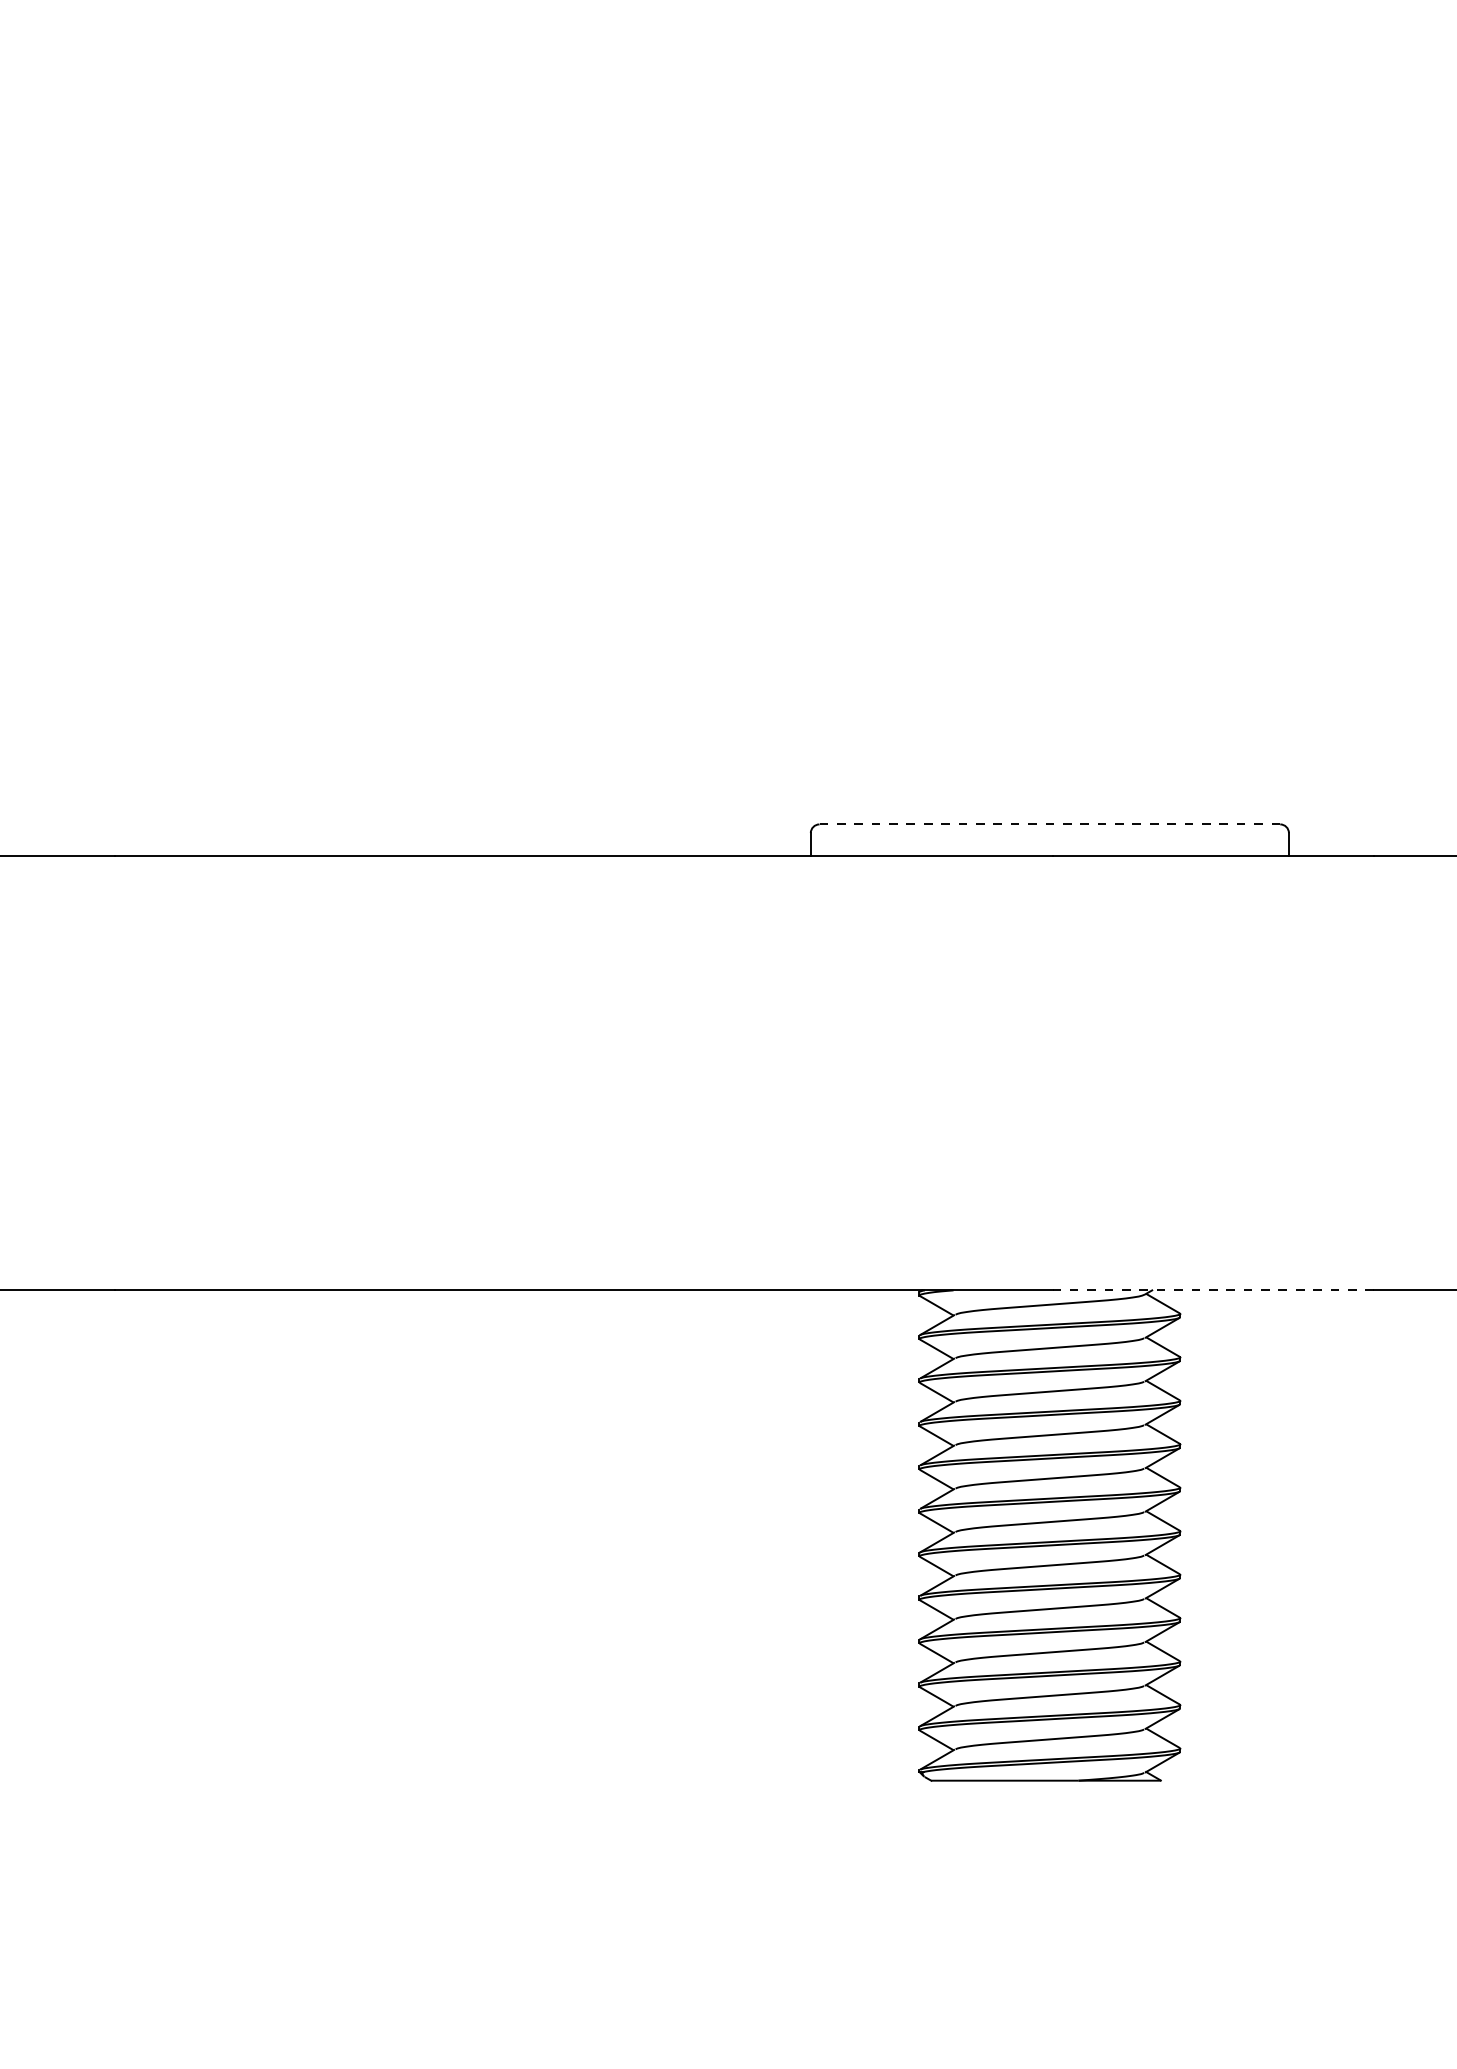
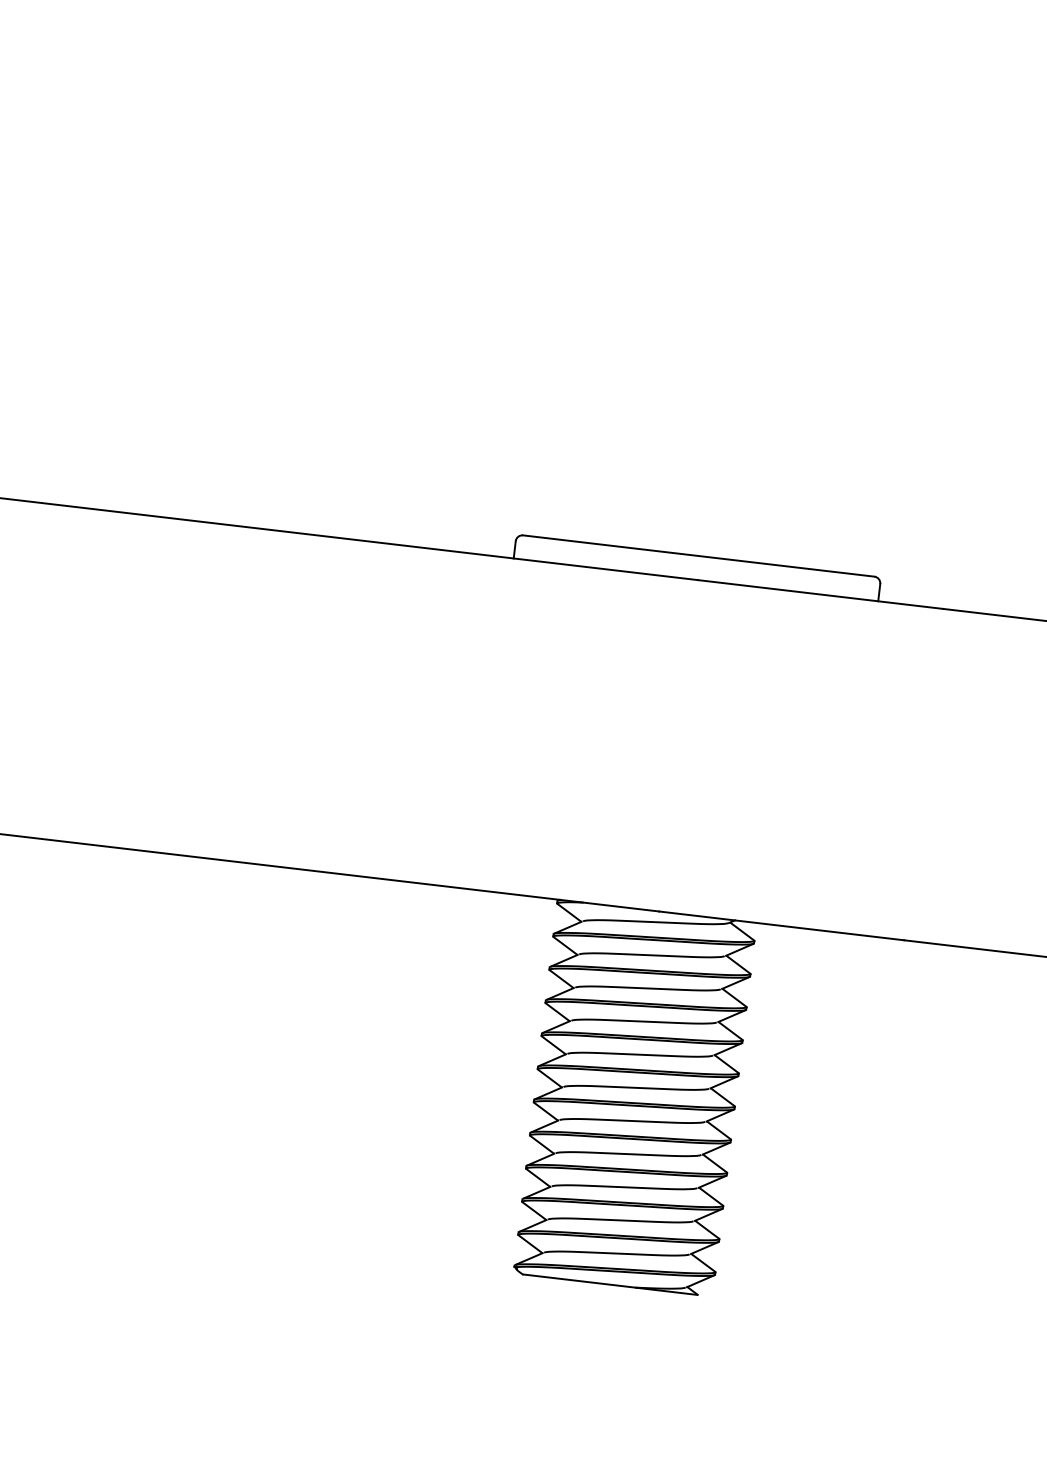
line: (1049, 824) -> (698, 556), dashed -> solid
line: (1213, 1290) -> (781, 925), dashed -> solid

